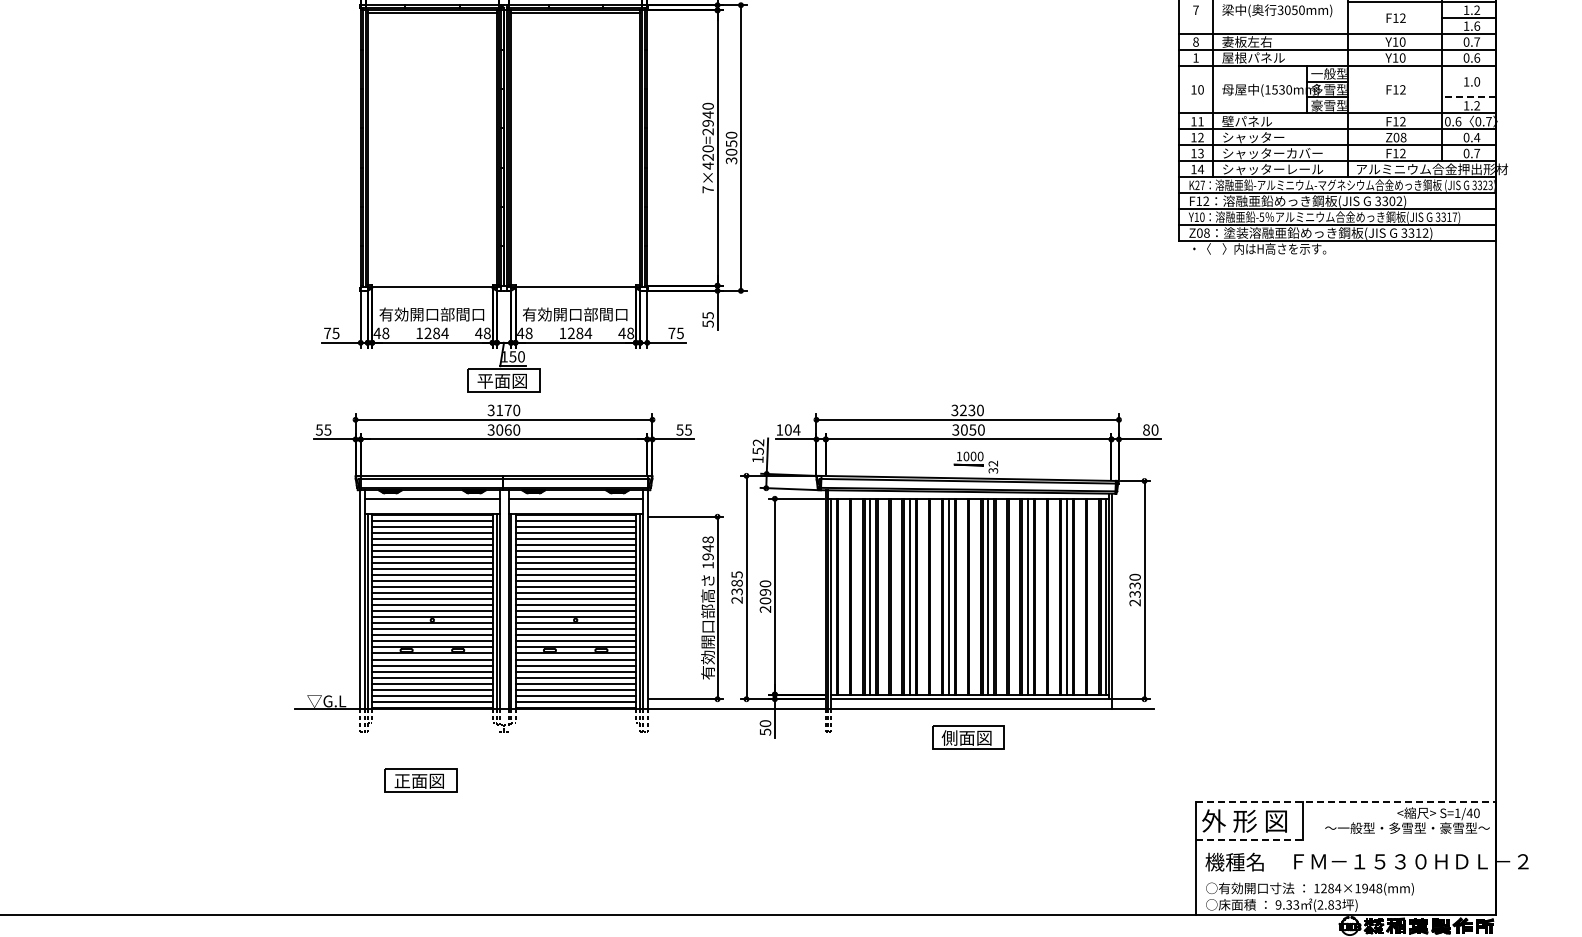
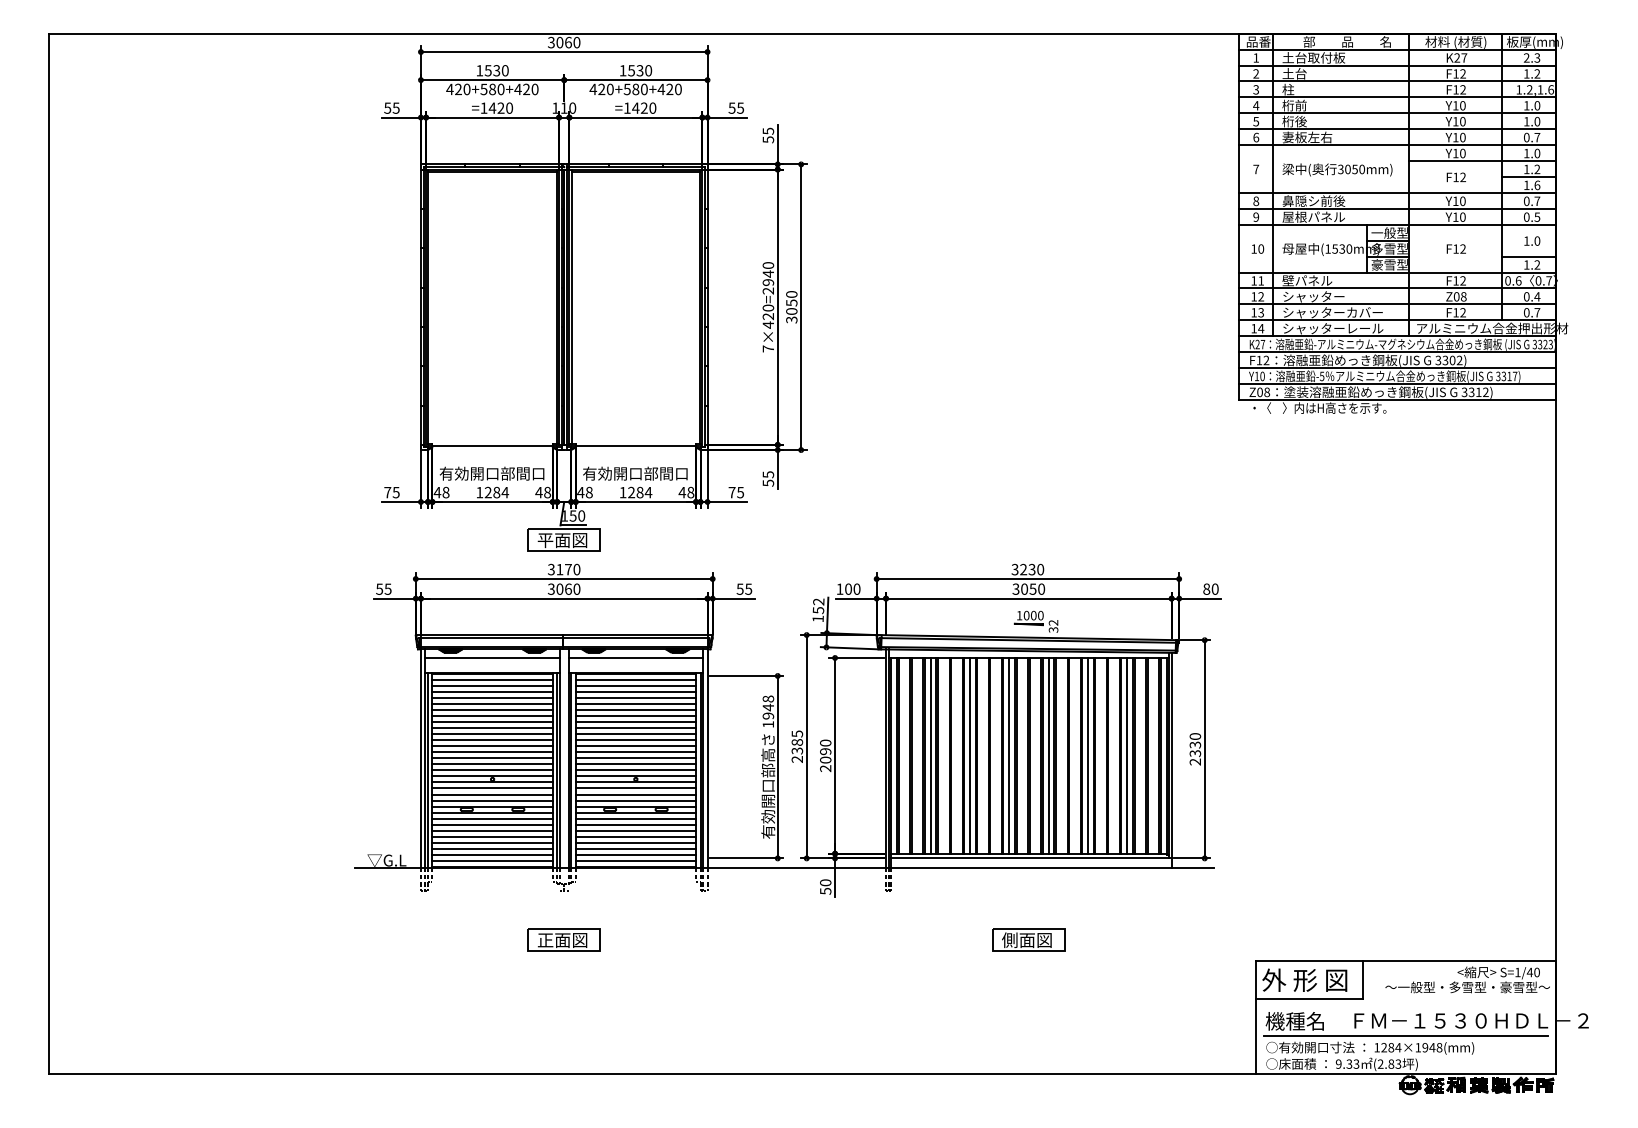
text: (1253, 41) -> (1313, 200), 妻板左右 -> 鼻隠シ前後
text: (1196, 57) -> (1256, 216), 1 -> 9
text: (1477, 57) -> (1537, 216), 0.6 -> 0.5
line: (1469, 97) -> (1529, 256), dashed -> solid
text: (796, 429) -> (856, 588), 104 -> 100
part: (968, 737) -> (1028, 939), moved
part: (420, 780) -> (563, 939), moved
line: (1345, 802) -> (1405, 961), dashed -> solid
line: (1249, 839) -> (1309, 998), dashed -> solid
line: (1345, 877) -> (1405, 1036), added

